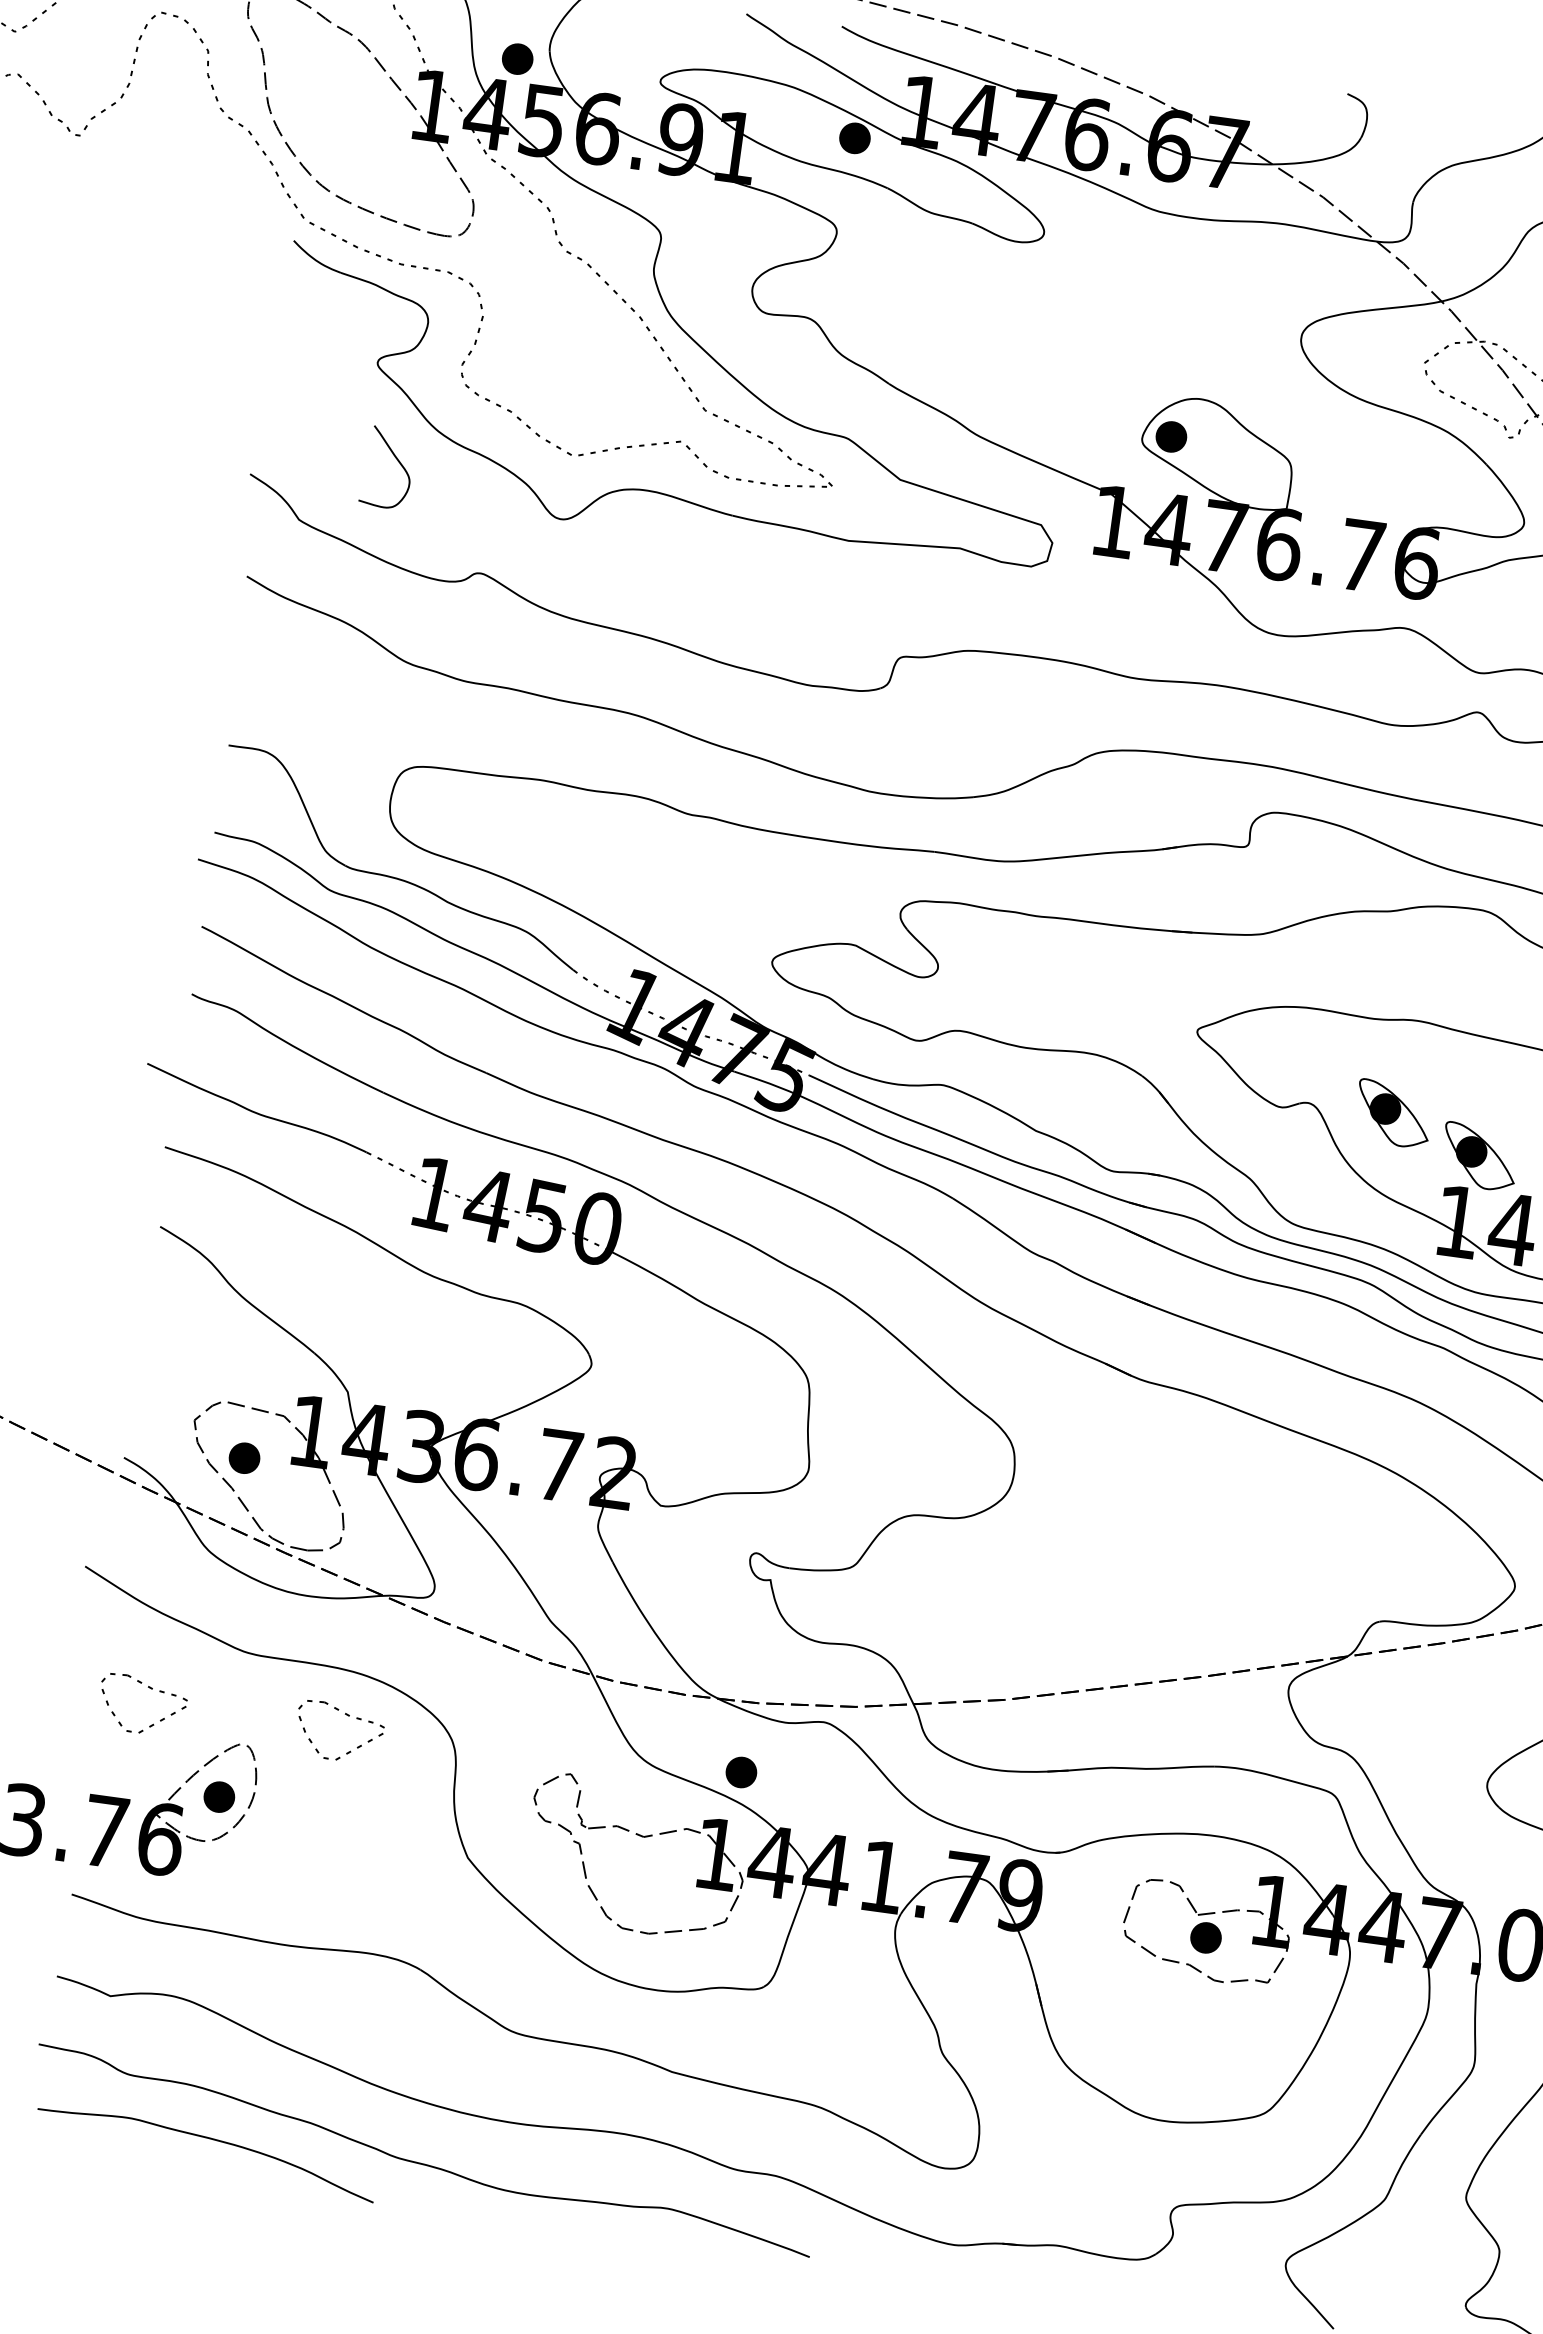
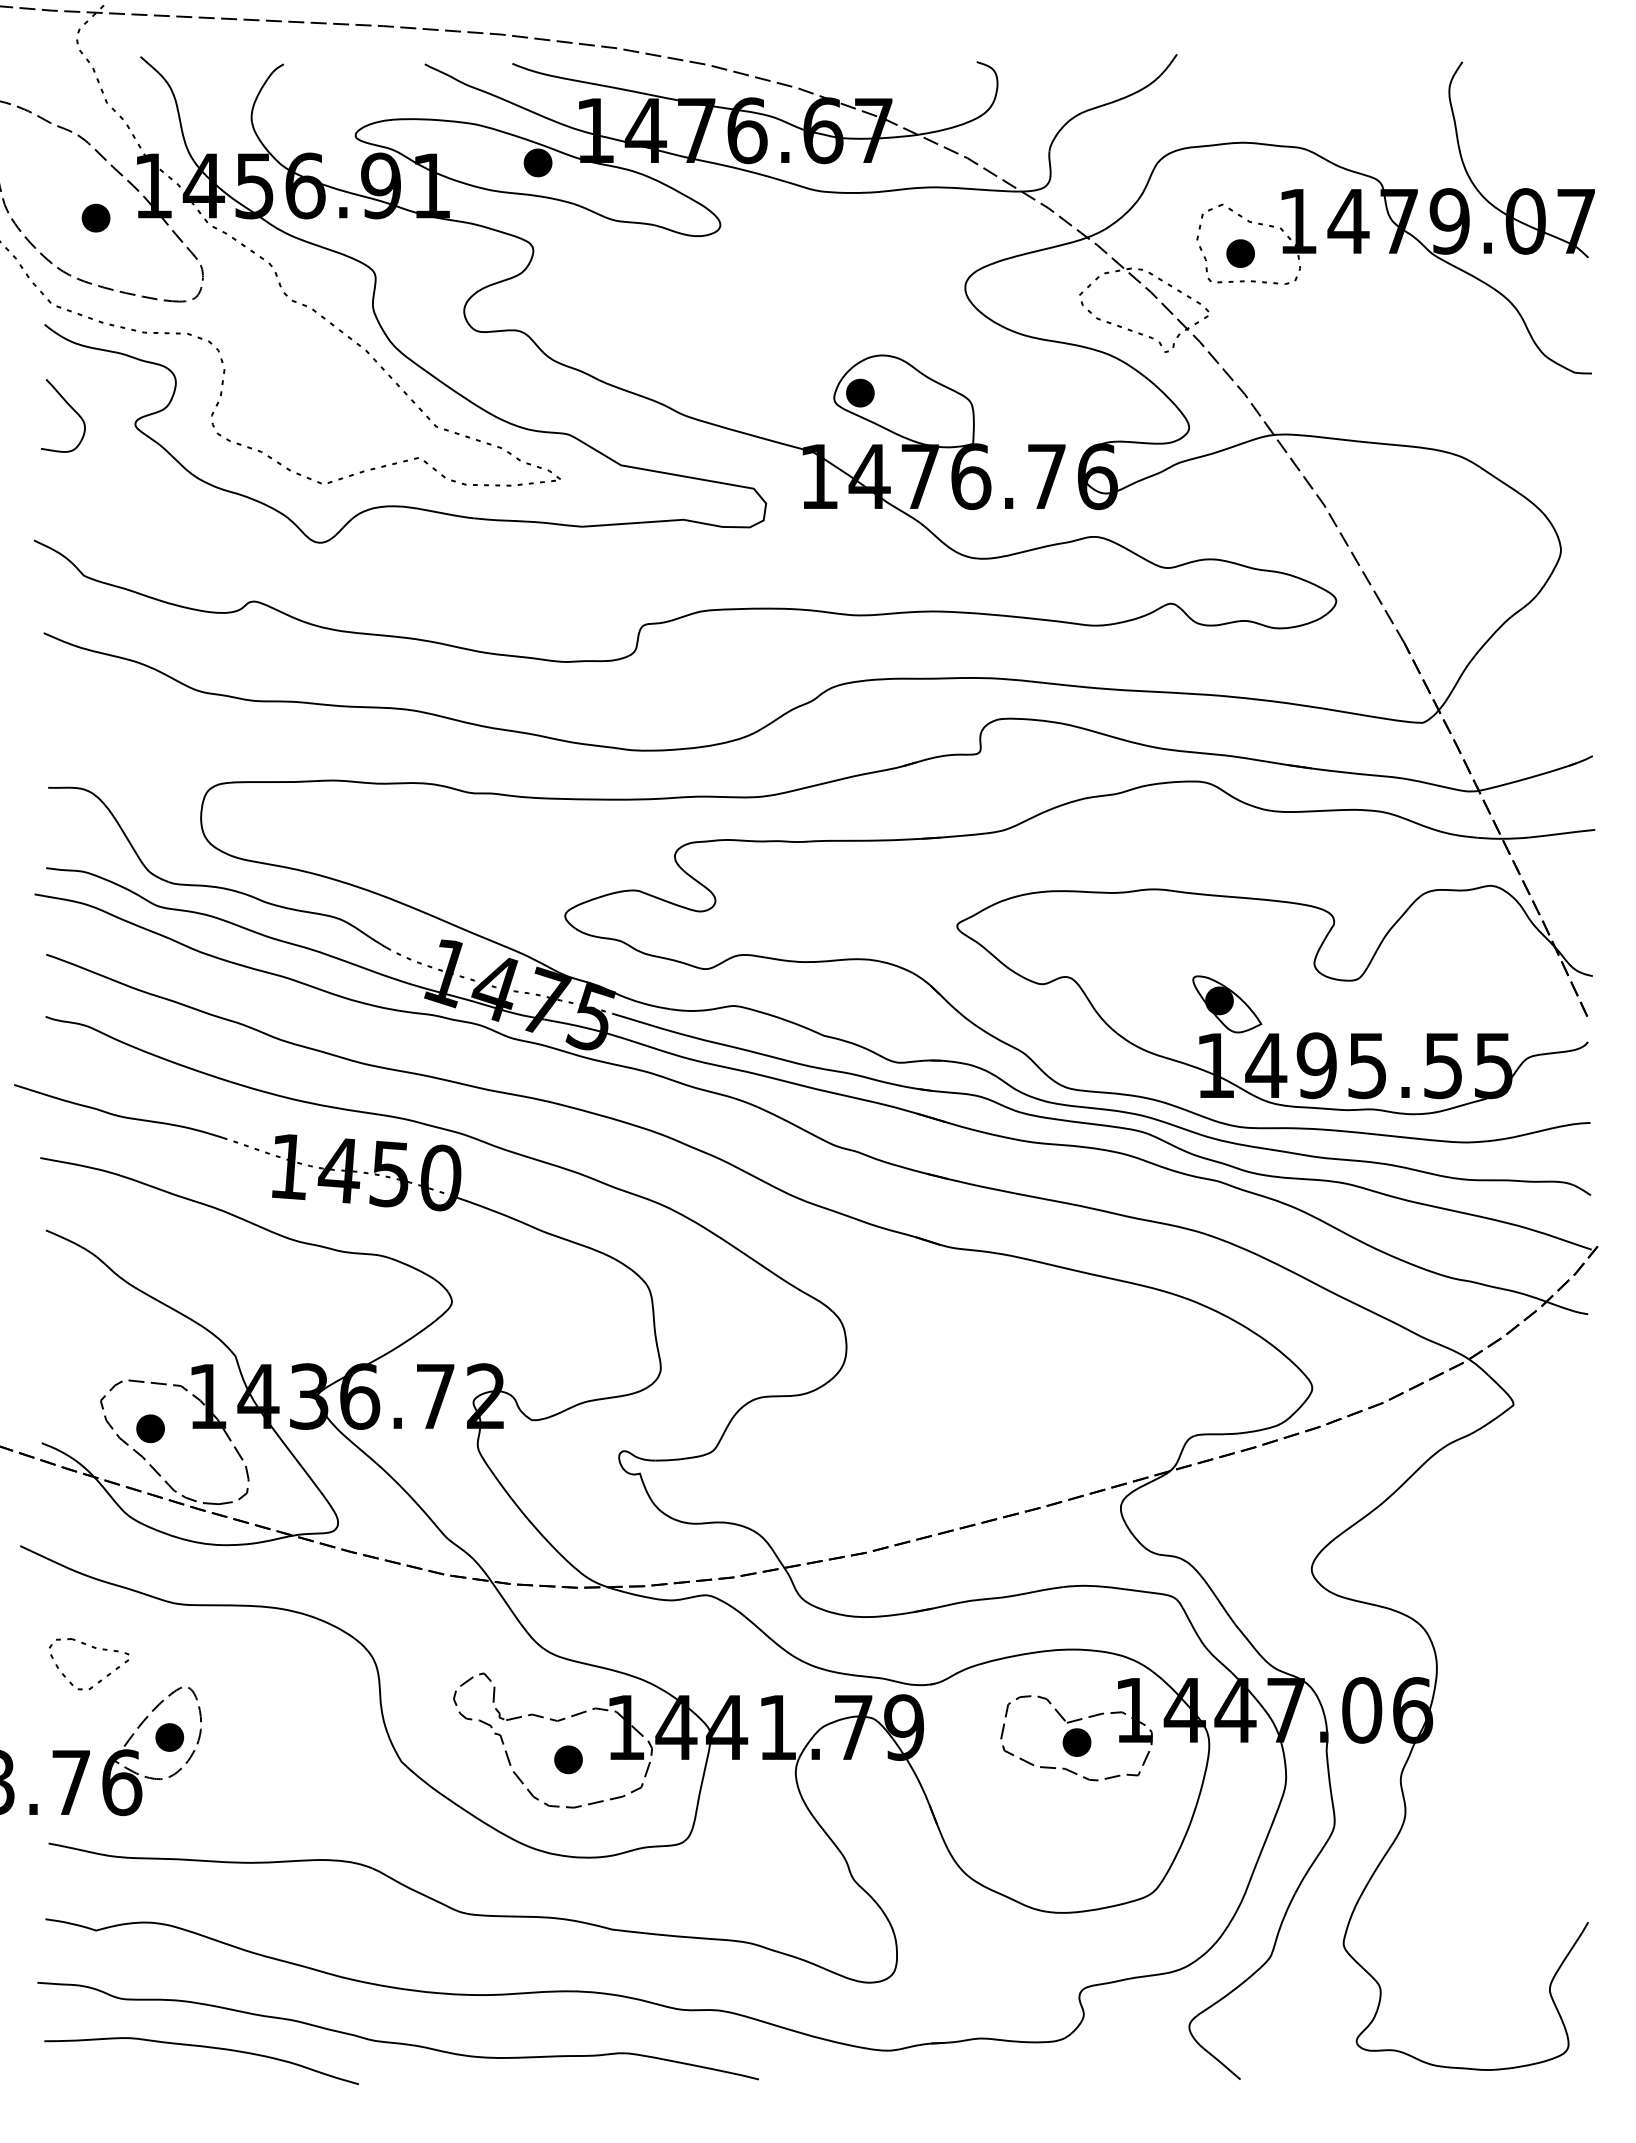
part: (517, 58) -> (95, 217), moved
curve: (396, 459) -> (70, 407), moved
part: (1393, 1114) -> (1144, 976), removed
part: (346, 1715) -> (274, 1648), removed
part: (741, 1772) -> (568, 1759), moved

